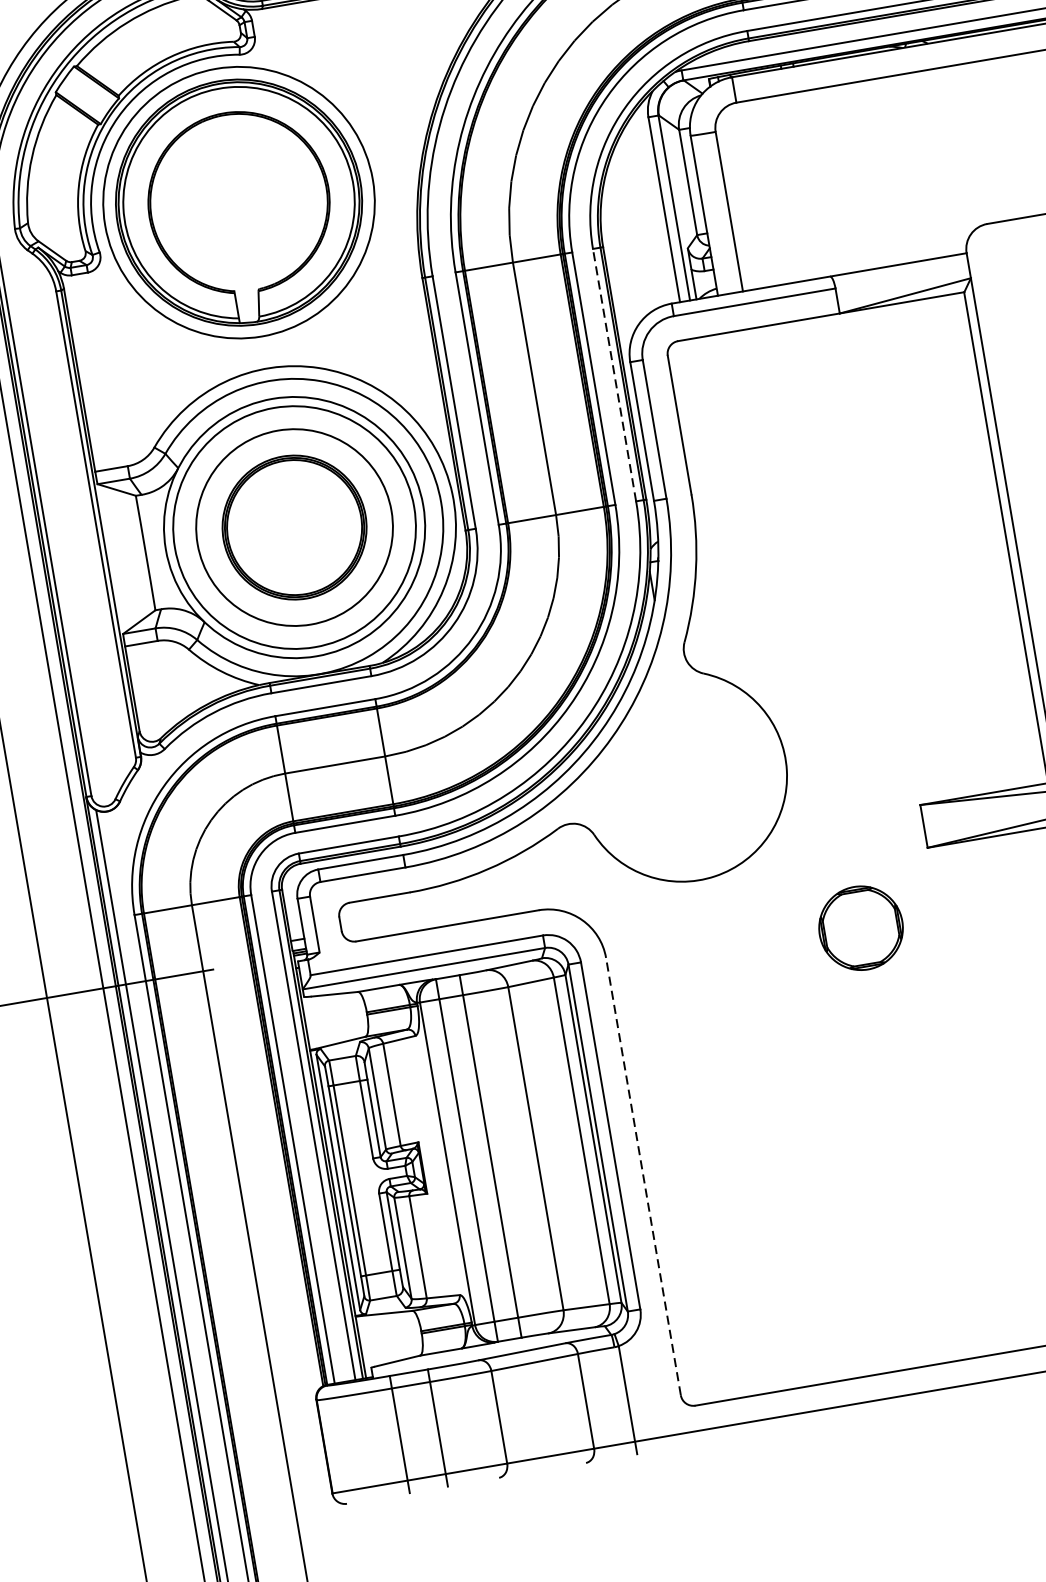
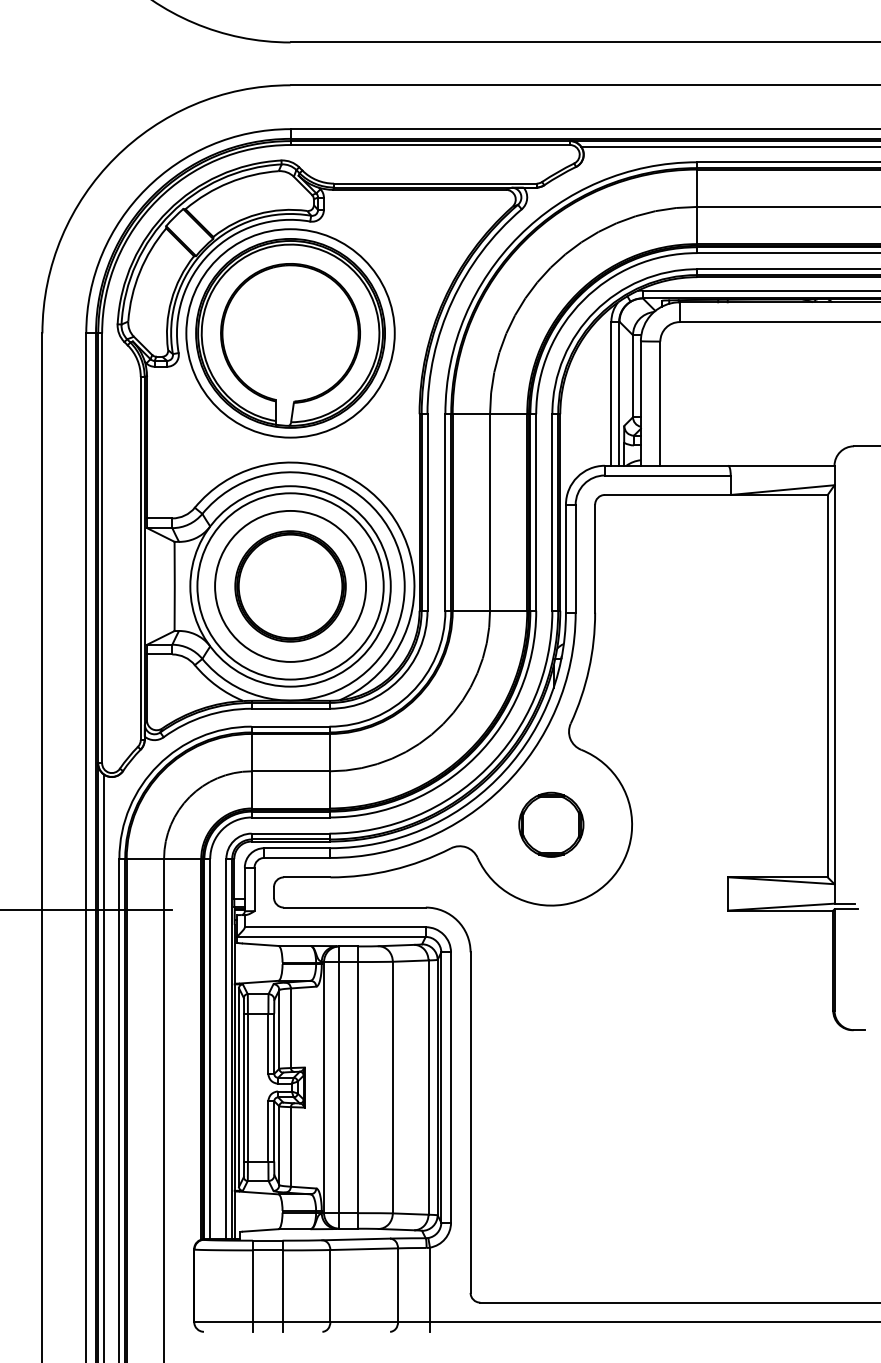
line: (614, 373) -> (552, 511), dashed -> solid
part: (861, 927) -> (551, 824), moved
line: (643, 1176) -> (470, 1122), dashed -> solid

